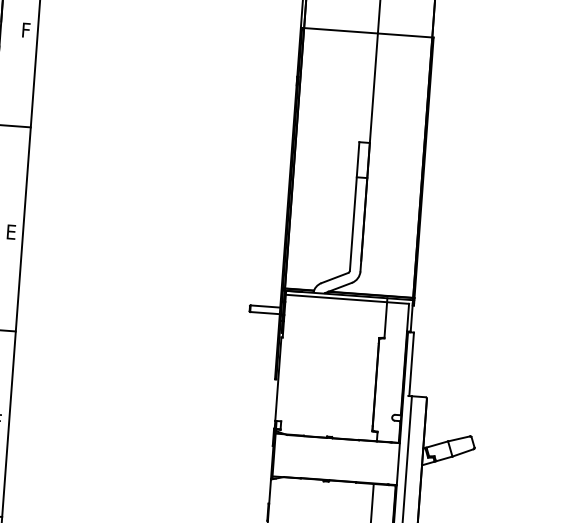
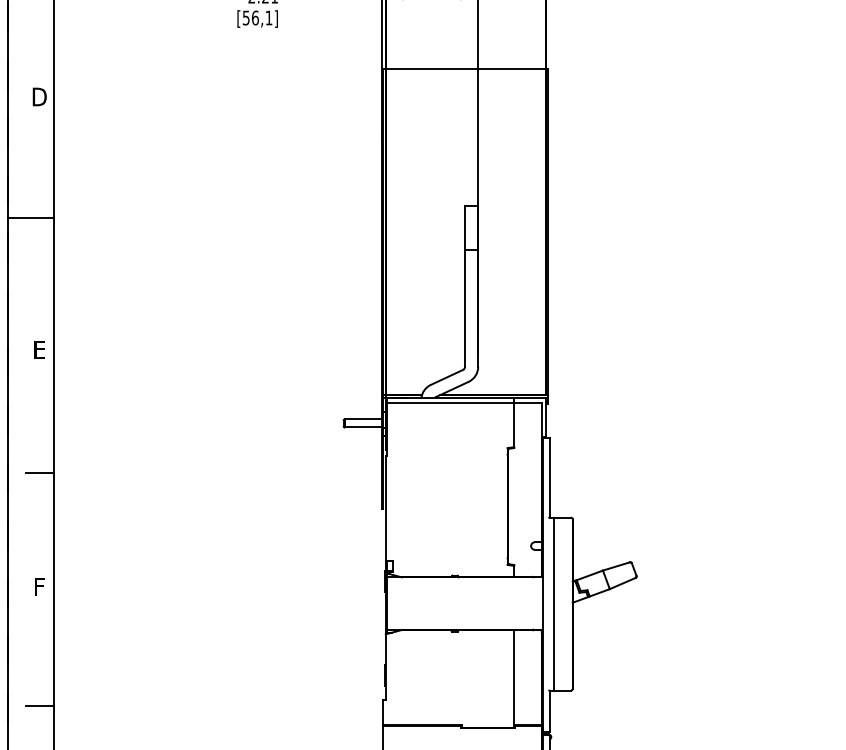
text: (26, 29) -> (39, 96), F -> D

